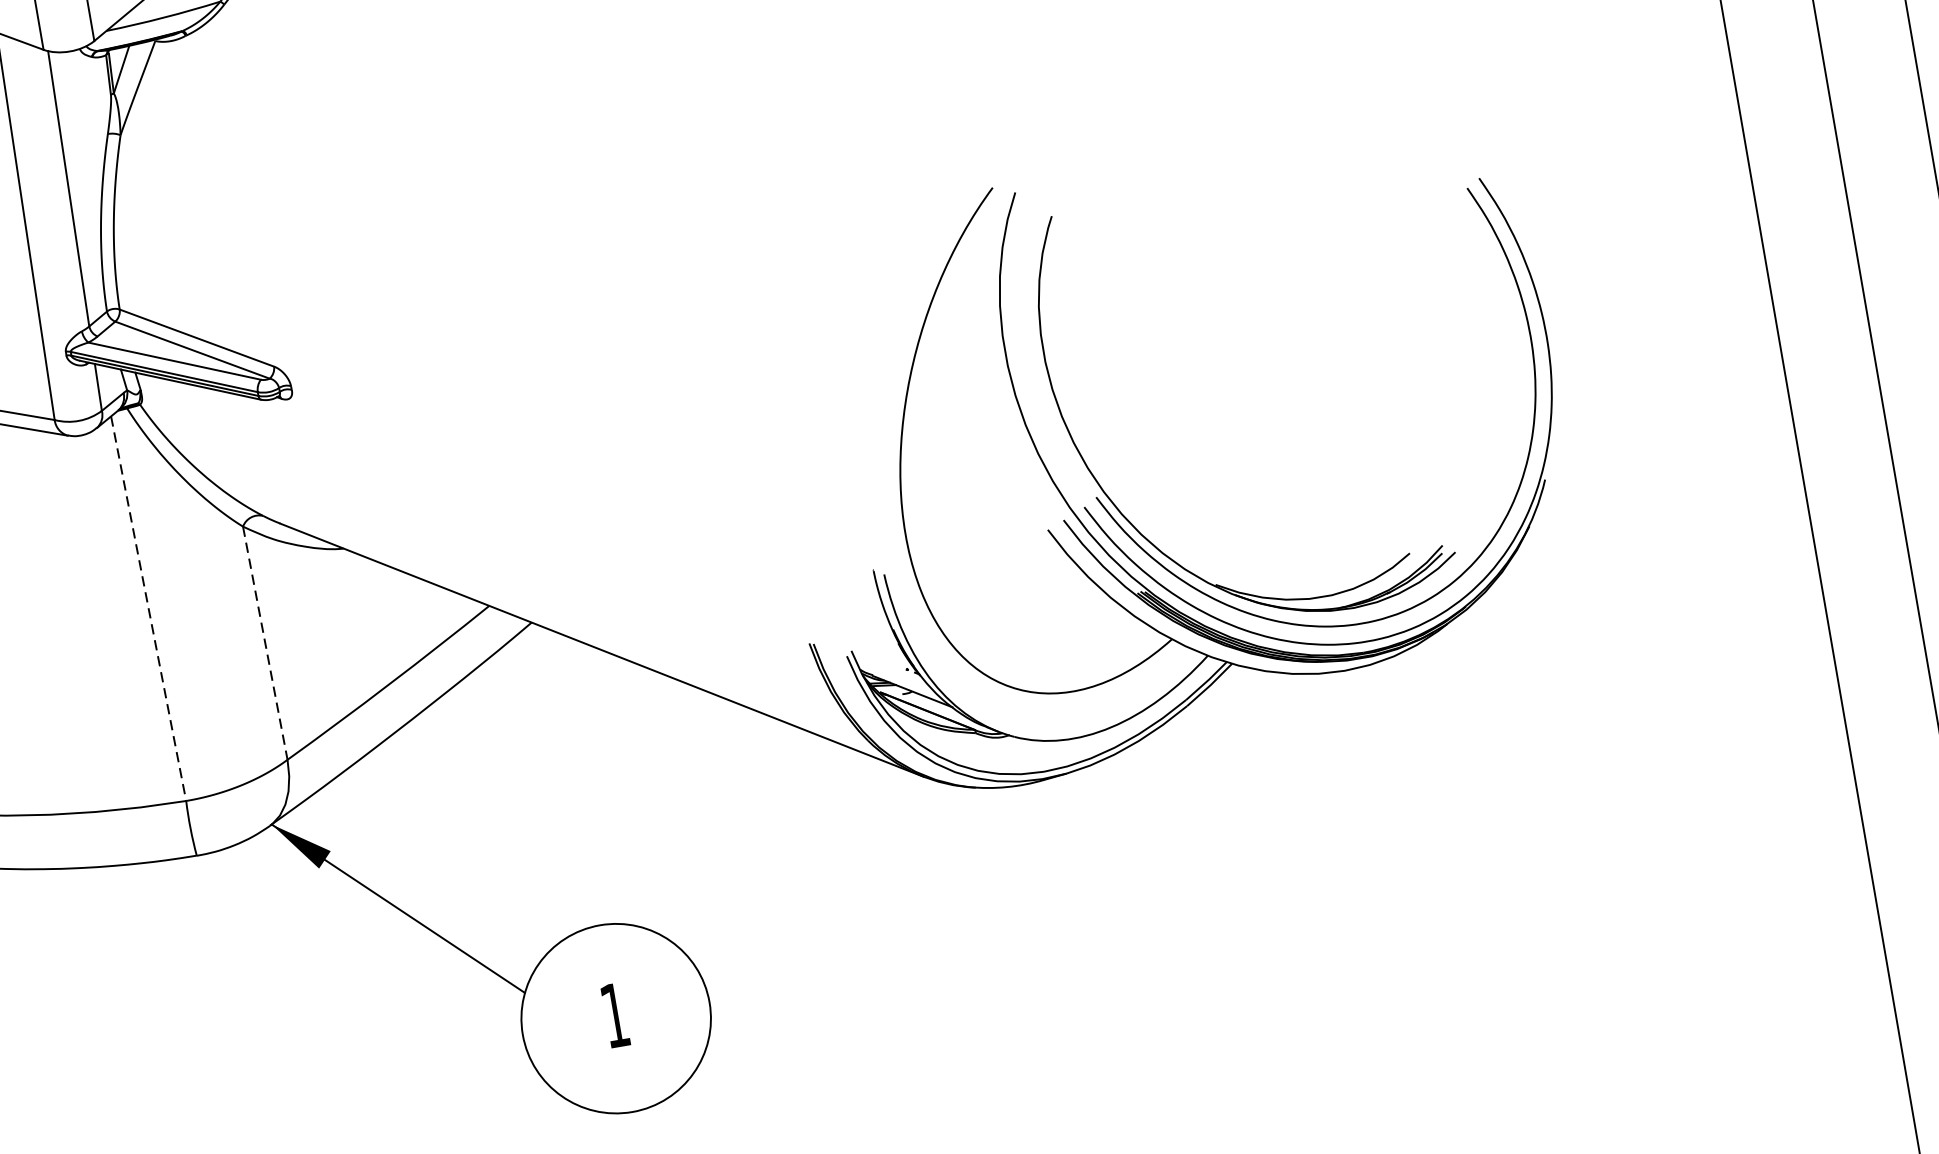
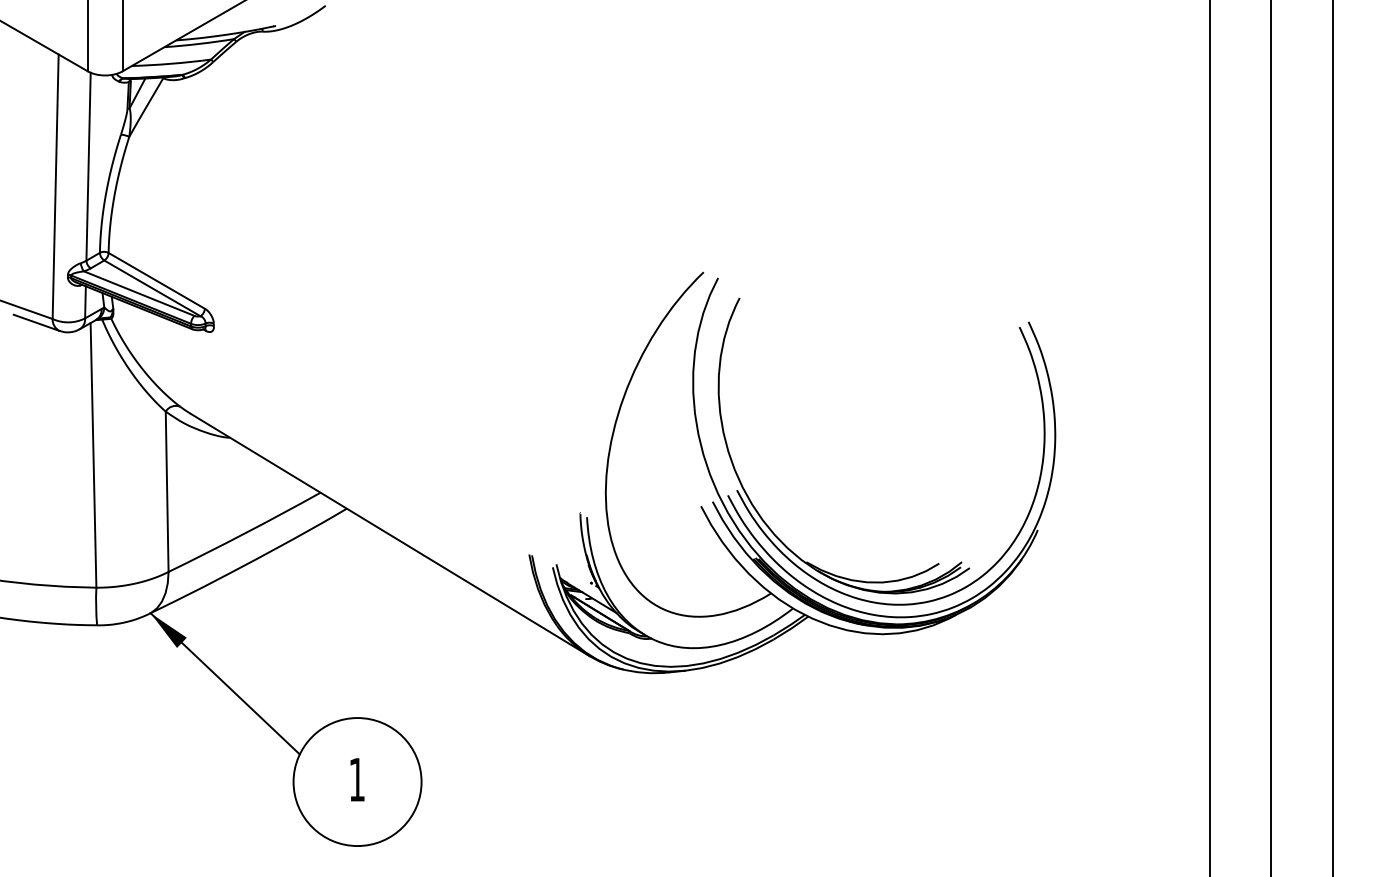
line: (148, 608) -> (93, 455), dashed -> solid
line: (265, 644) -> (167, 492), dashed -> solid

